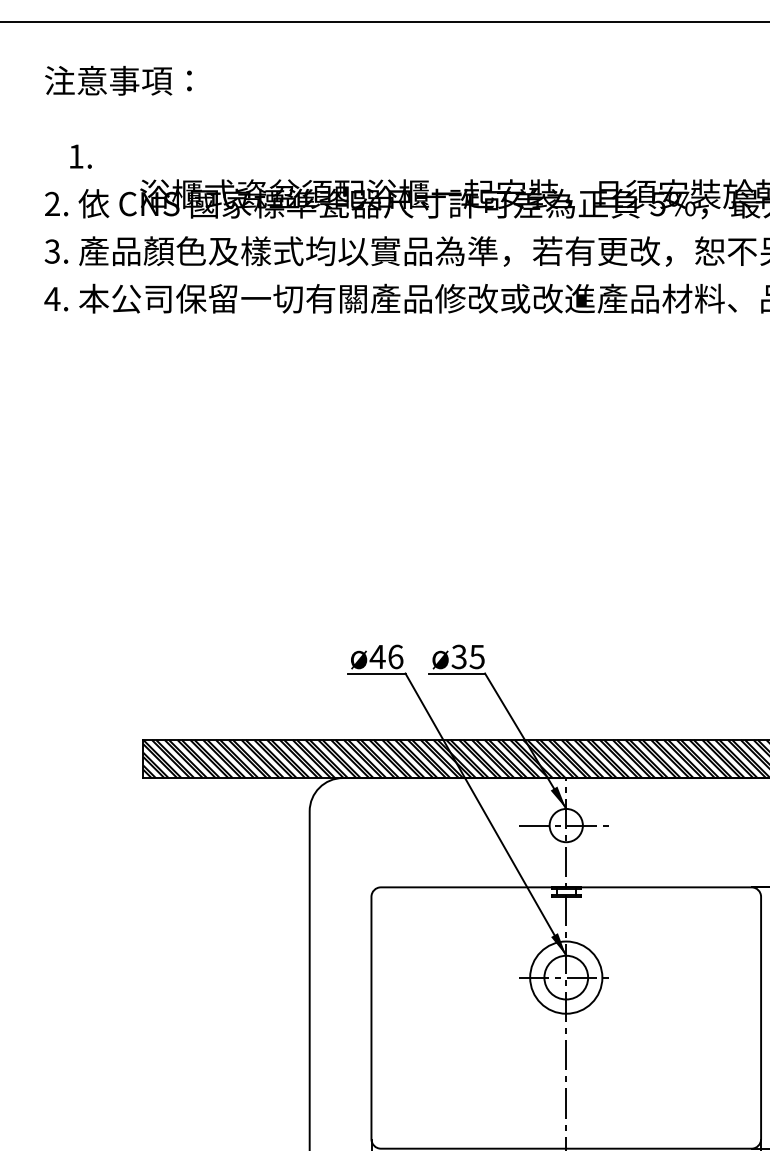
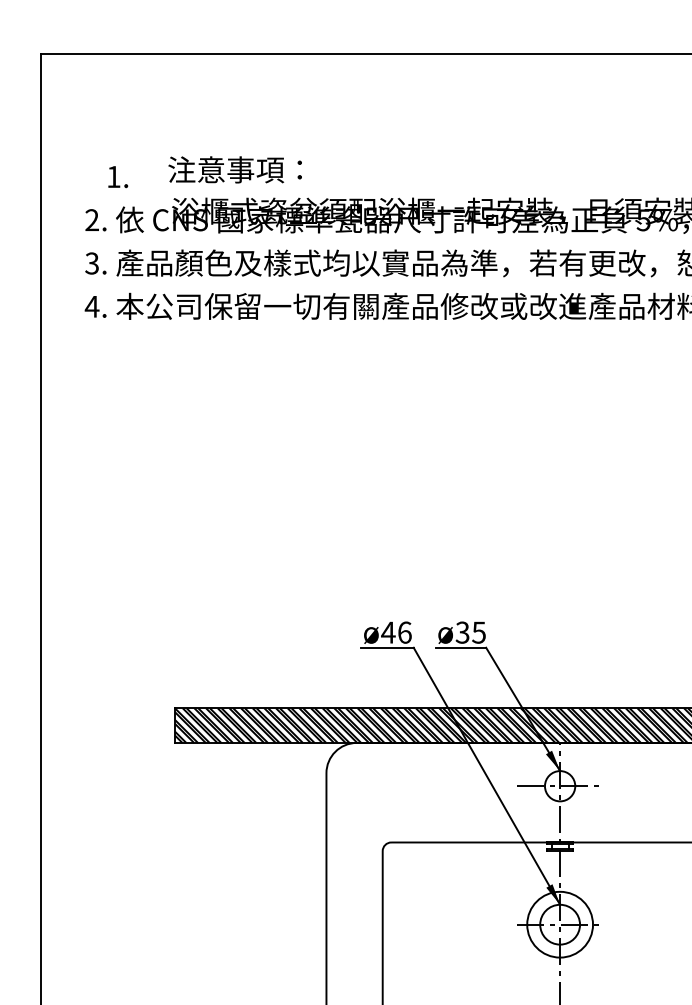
text: (118, 80) -> (235, 169), moved

